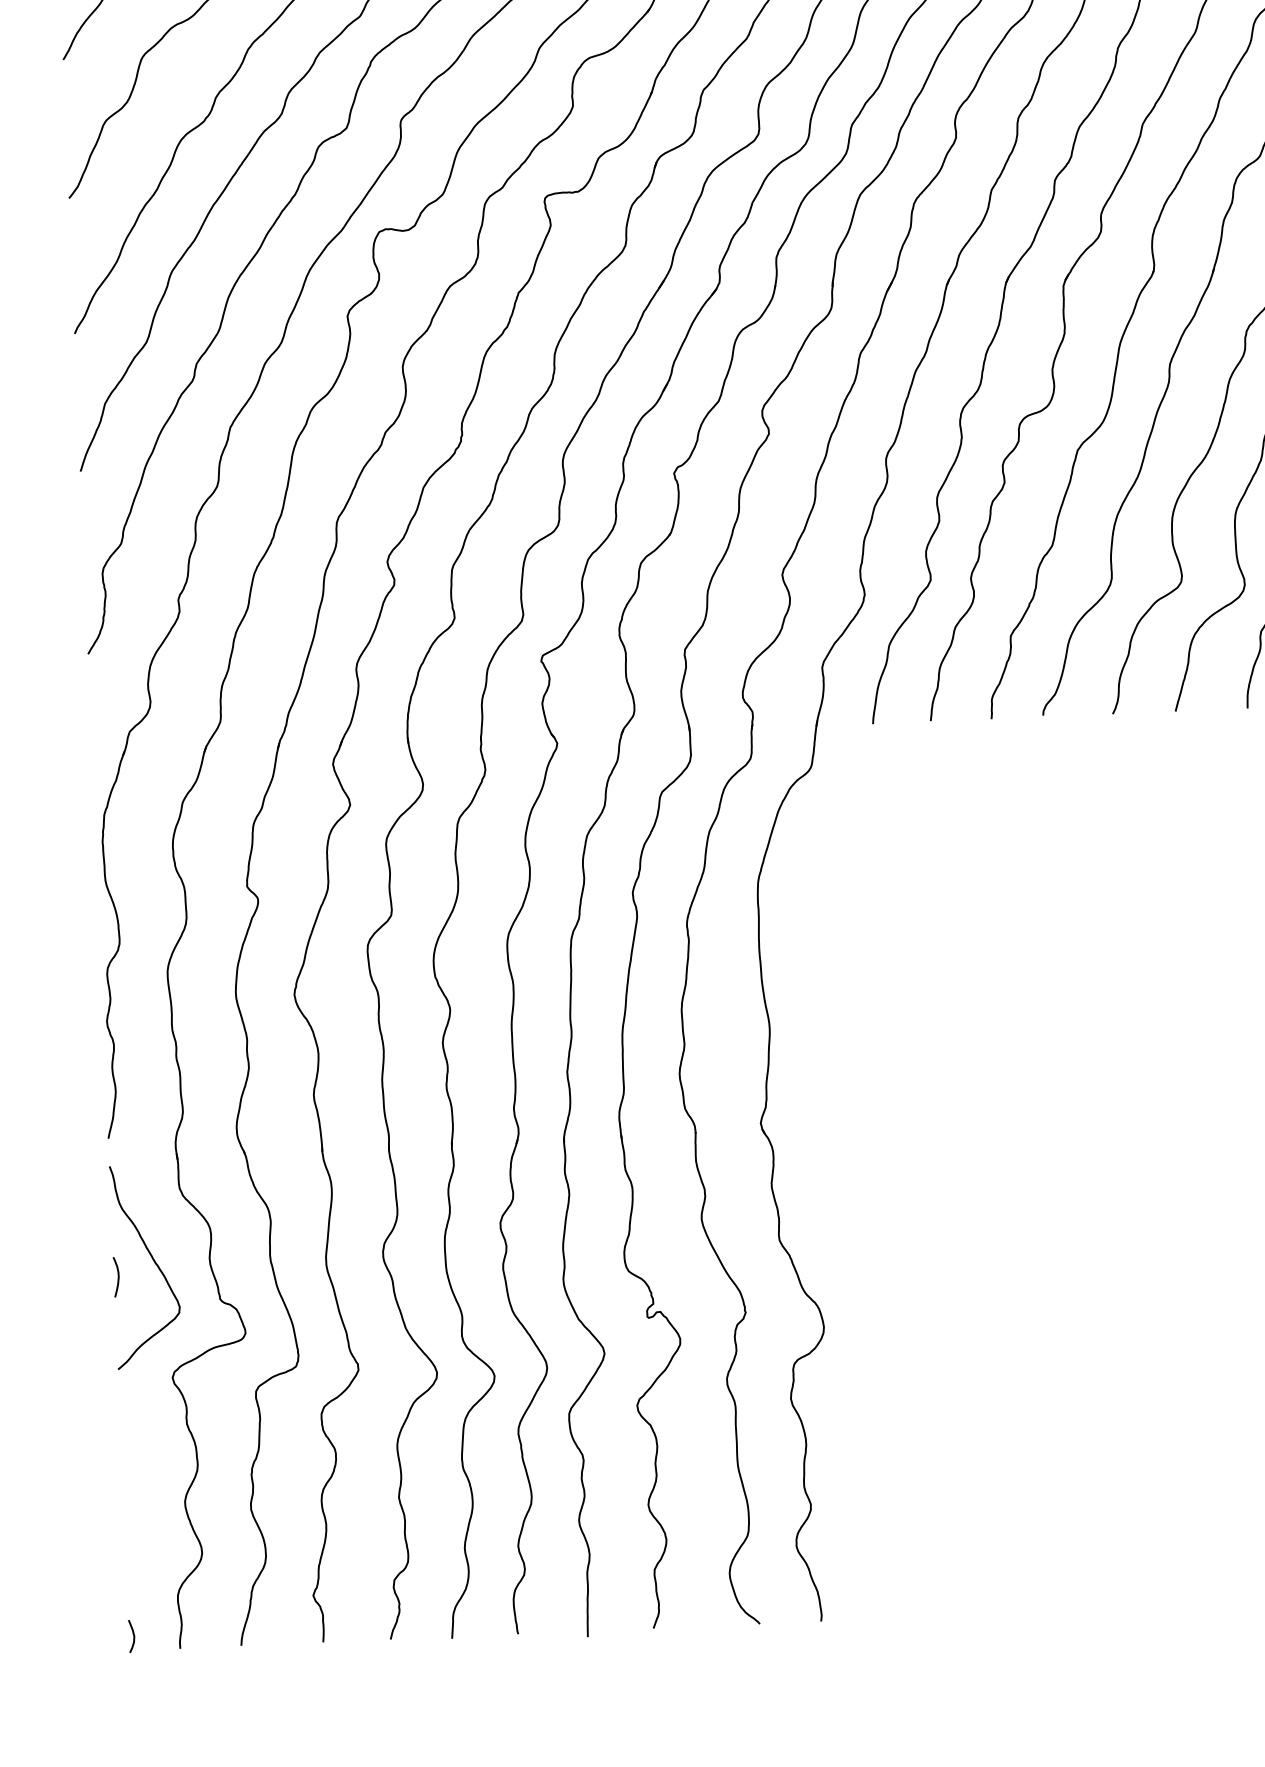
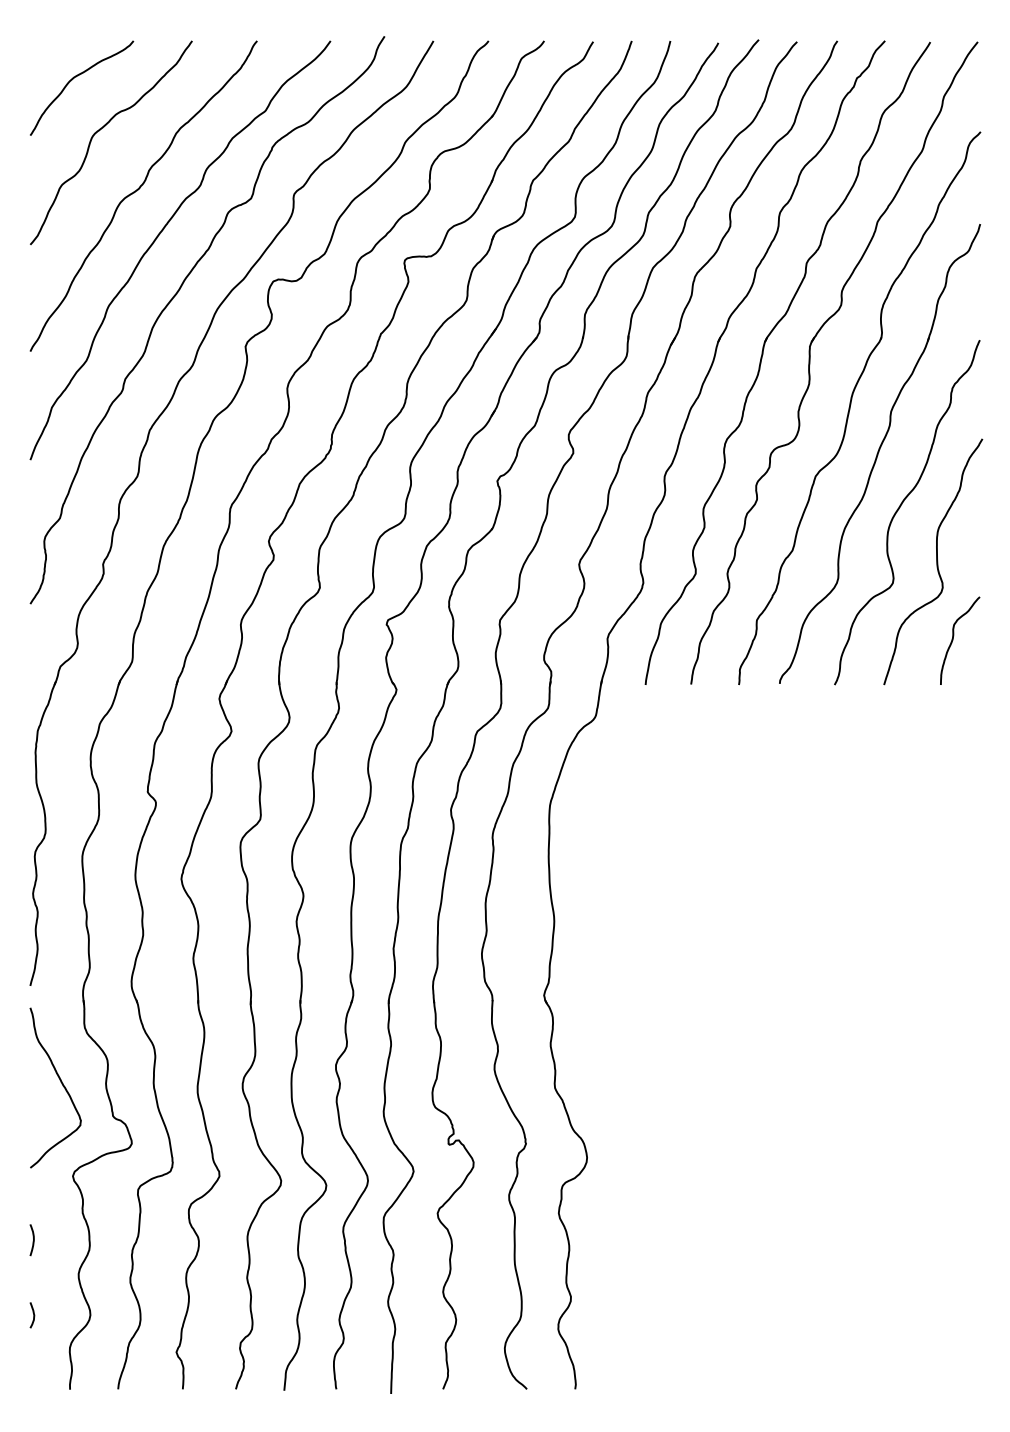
curve: (117, 1278) -> (32, 1241), moved
curve: (133, 1636) -> (33, 1315), moved

